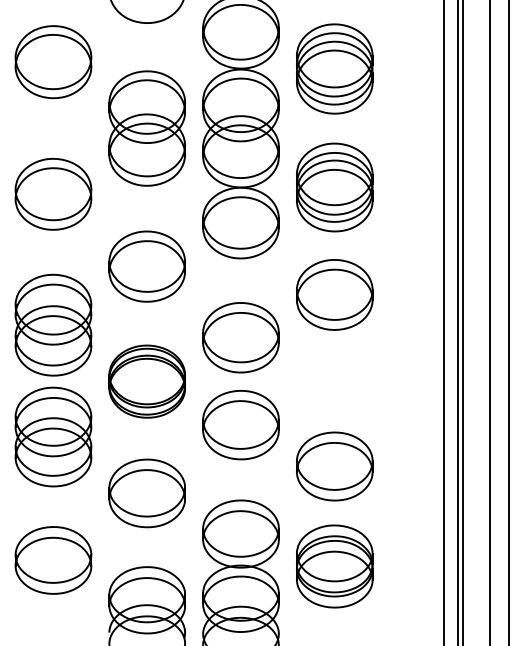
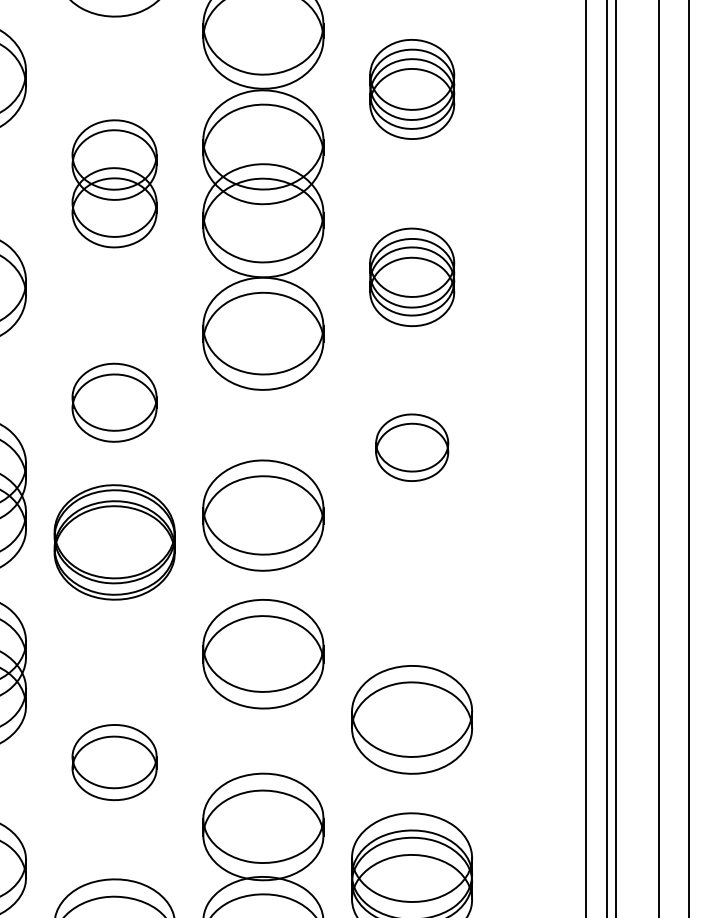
part: (334, 68) -> (411, 88), size x0.7
part: (146, 128) -> (113, 183), size x0.7
part: (334, 187) -> (411, 277), size x0.7
part: (146, 266) -> (113, 402), size x0.7
part: (334, 294) -> (411, 447), size x0.6
part: (146, 381) -> (113, 542), moved
part: (146, 493) -> (113, 762), size x0.7

